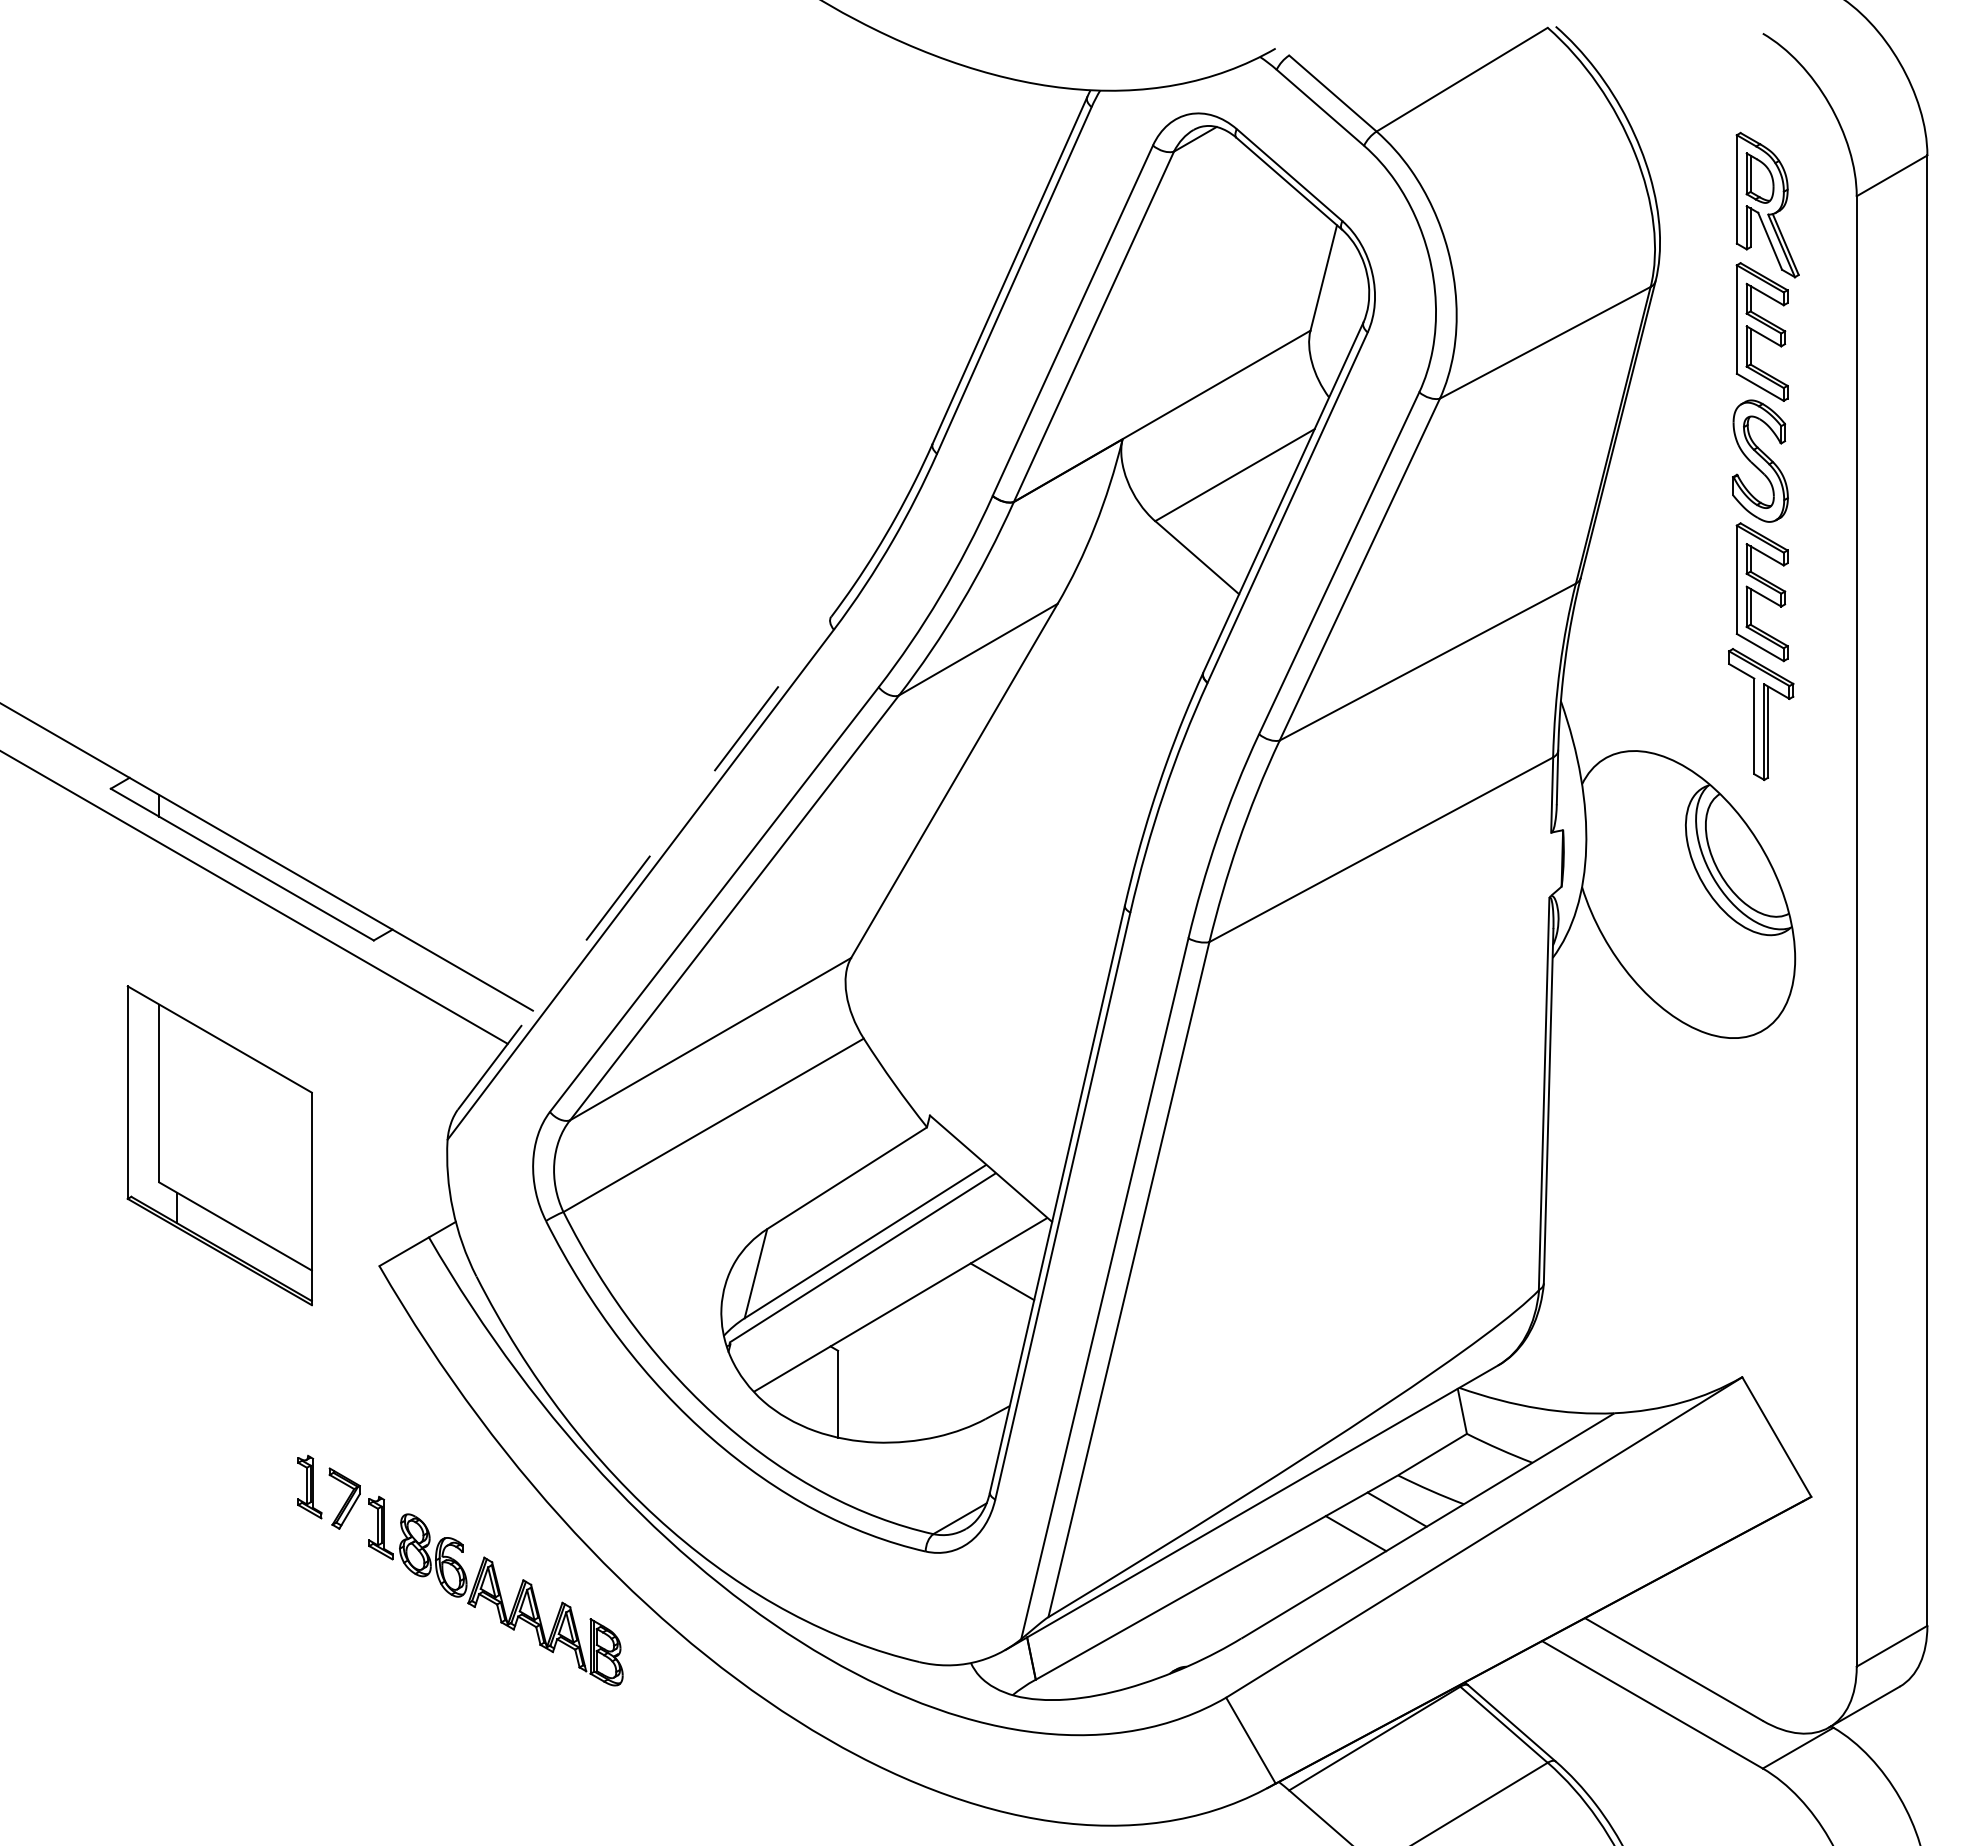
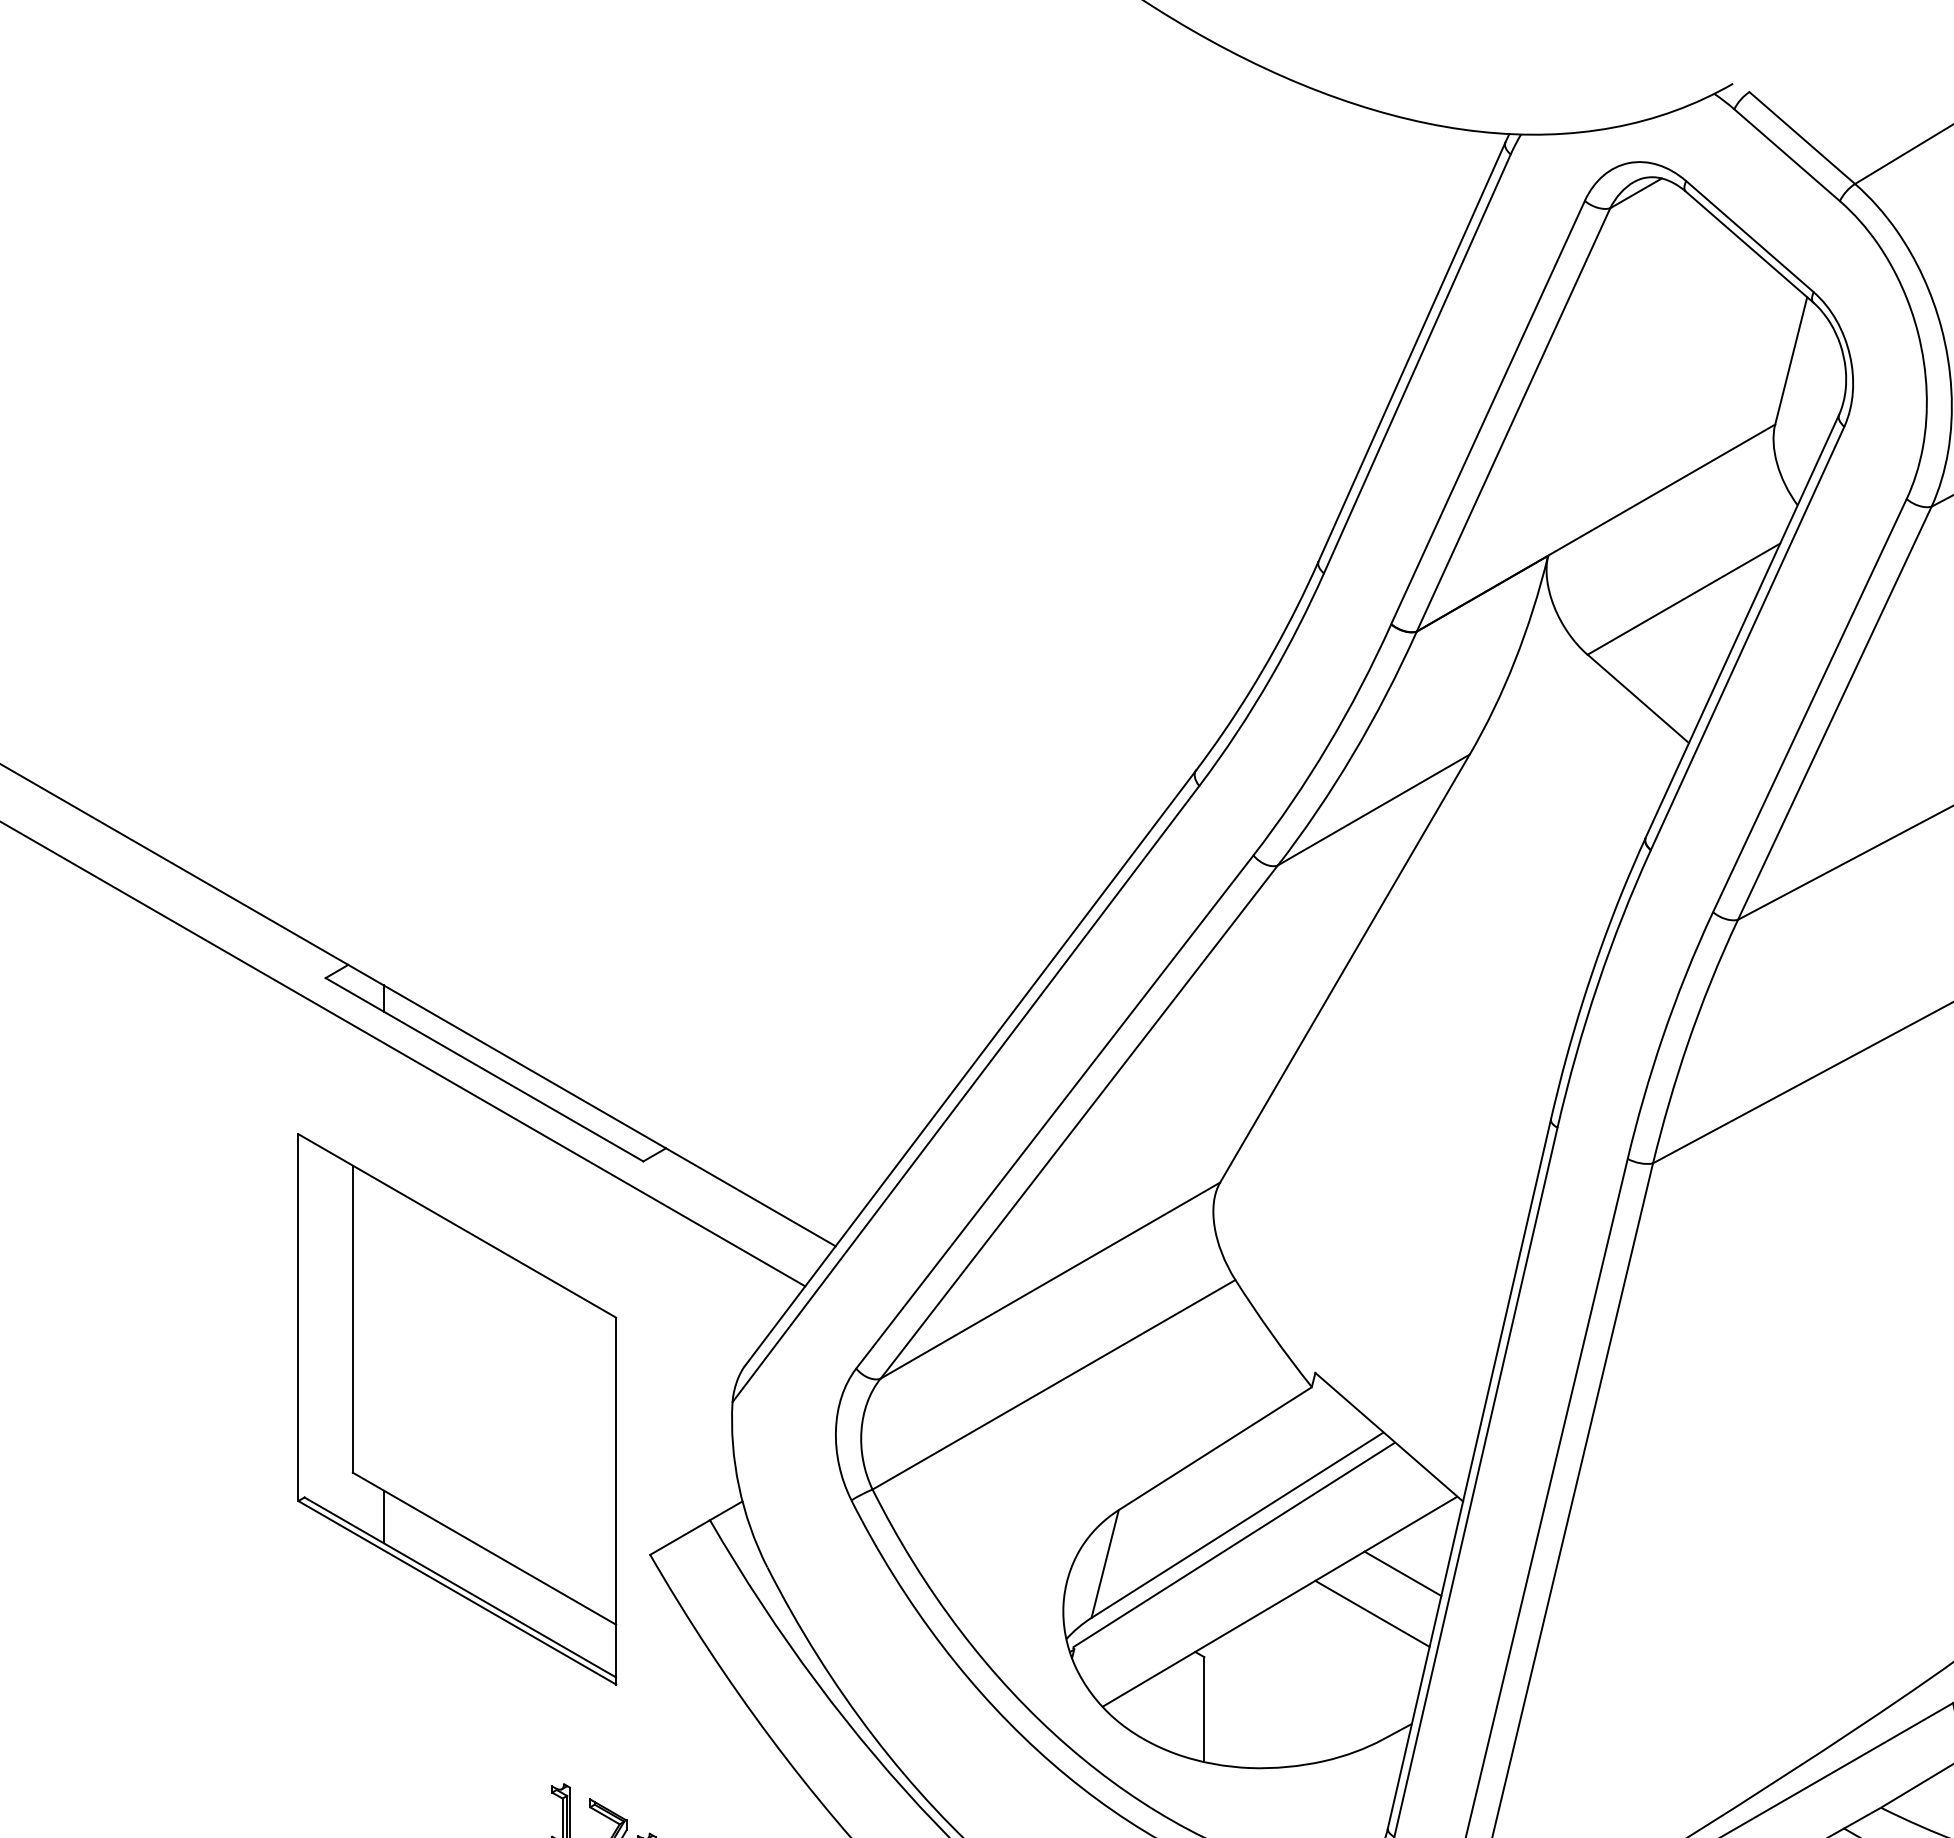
line: (644, 862) -> (970, 1067), dashed -> solid
part: (219, 1145) -> (456, 1409), size x1.43
line: (976, 1314) -> (1371, 1613), added

